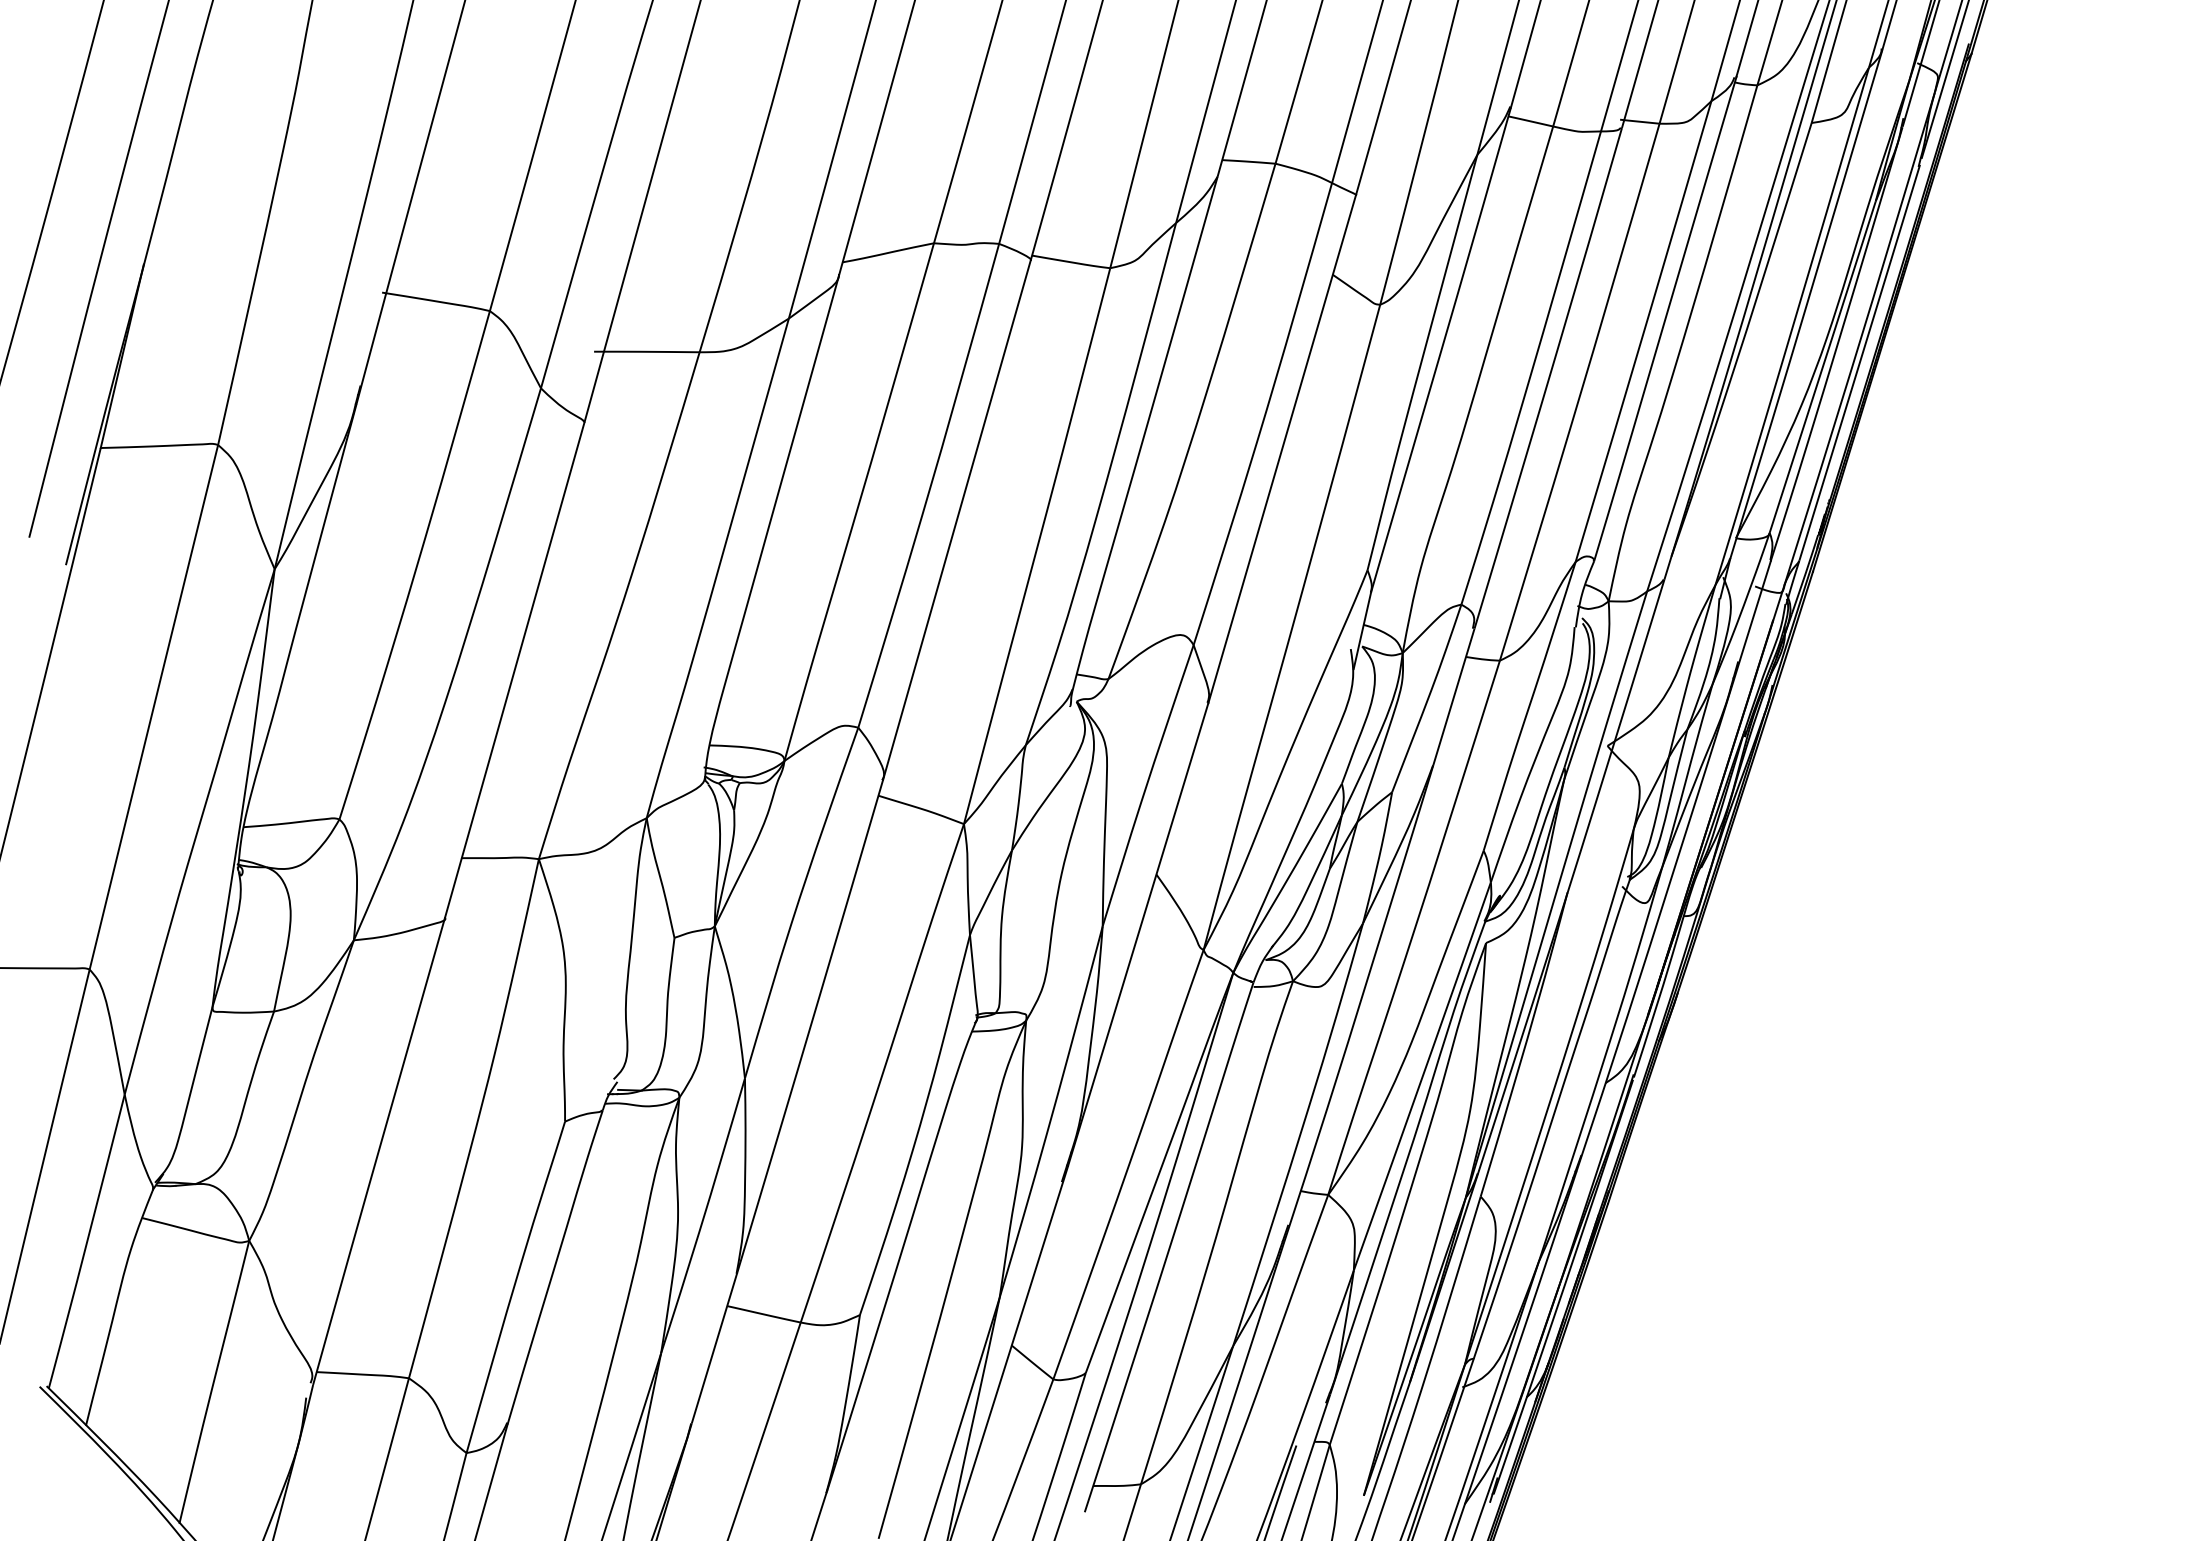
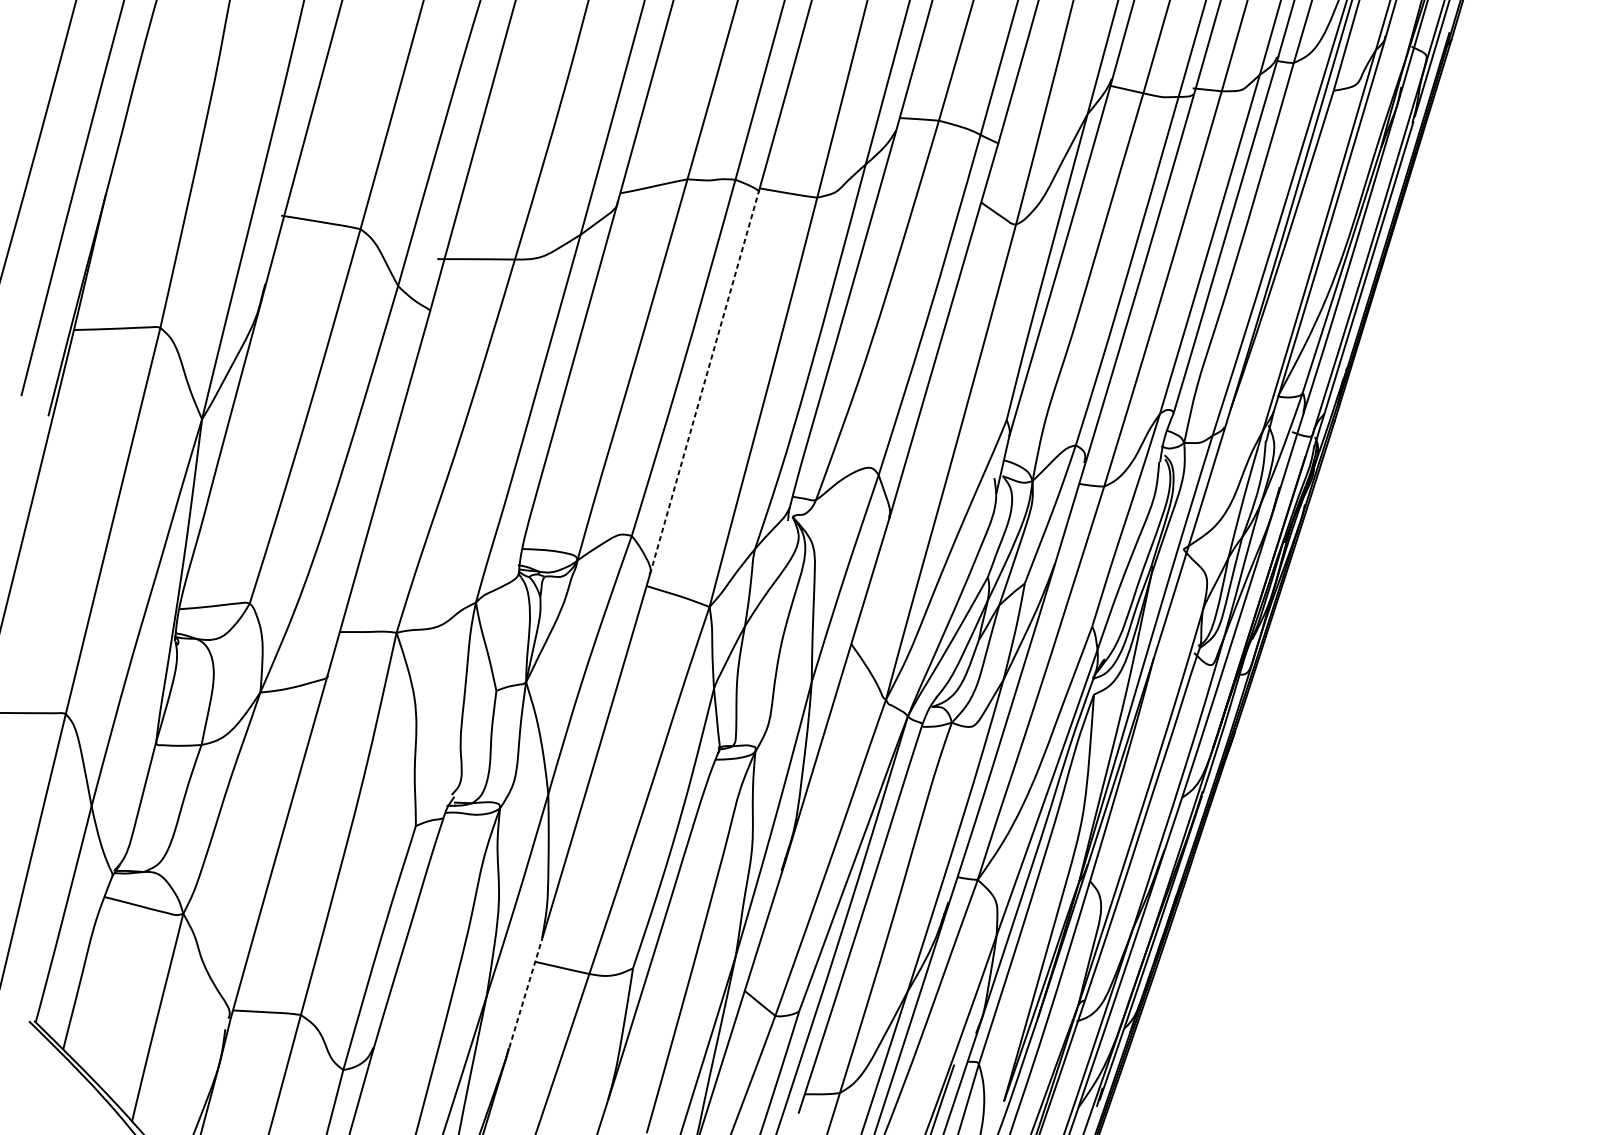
line: (956, 519) -> (704, 382), solid -> dashed
line: (714, 1348) -> (525, 993), solid -> dashed

